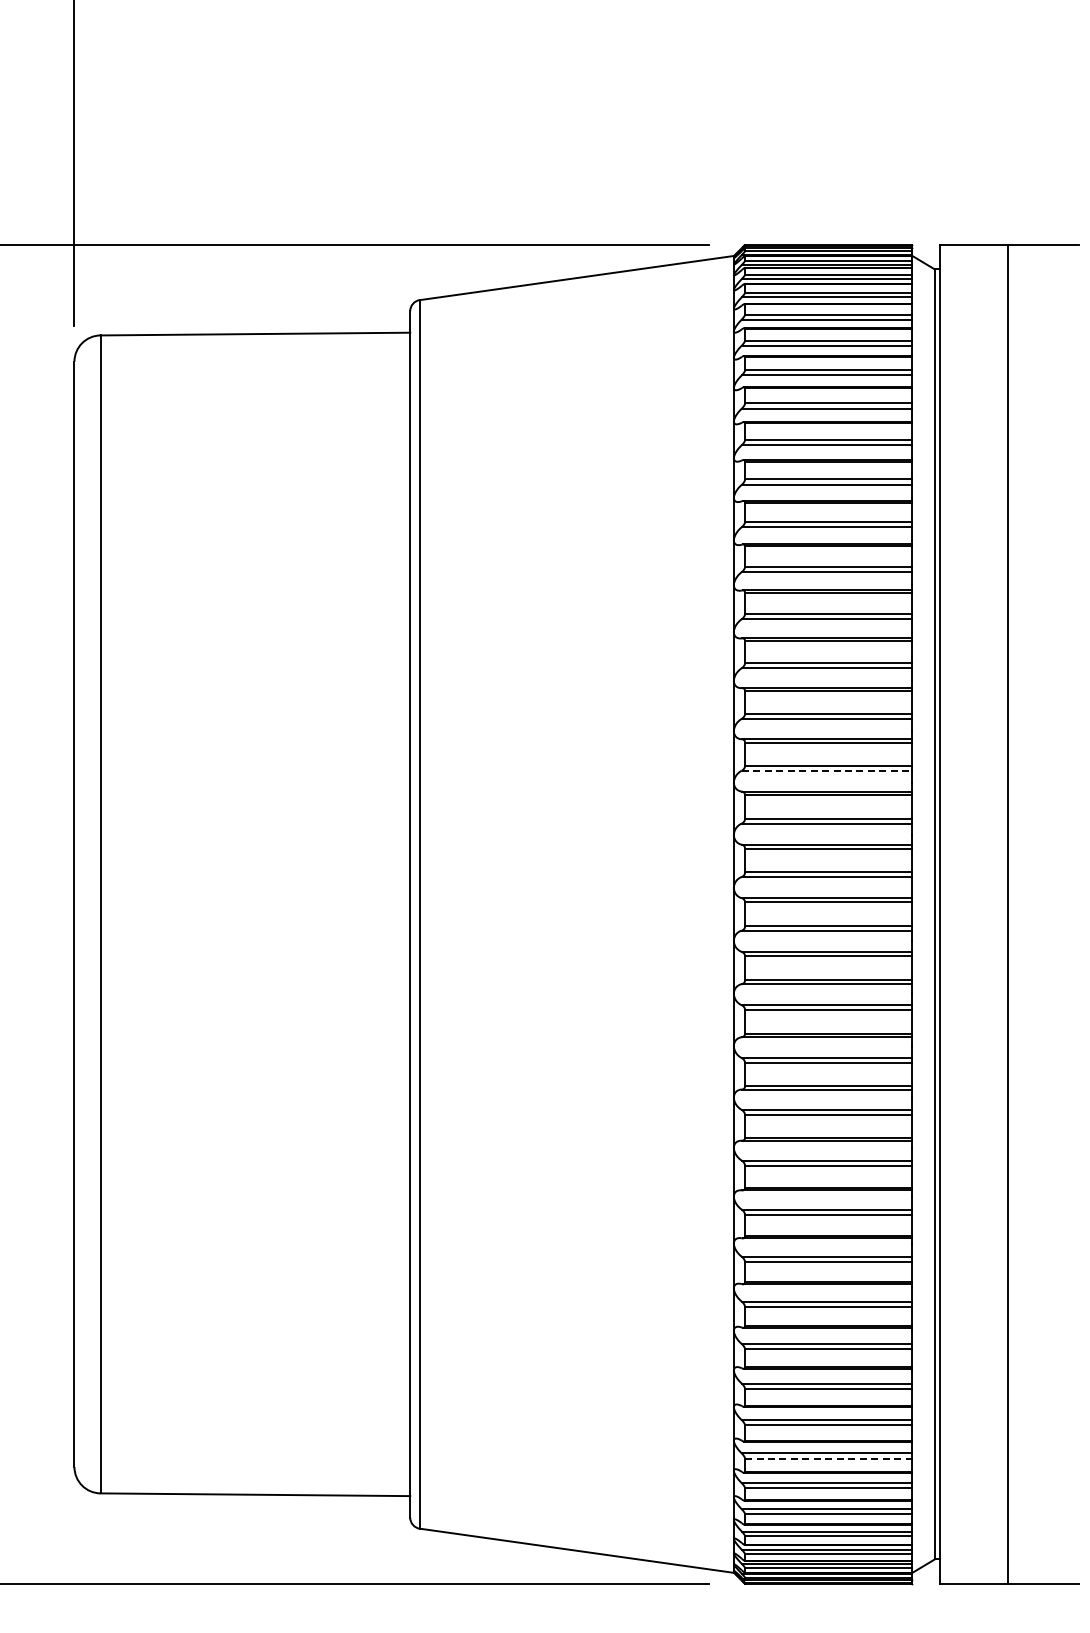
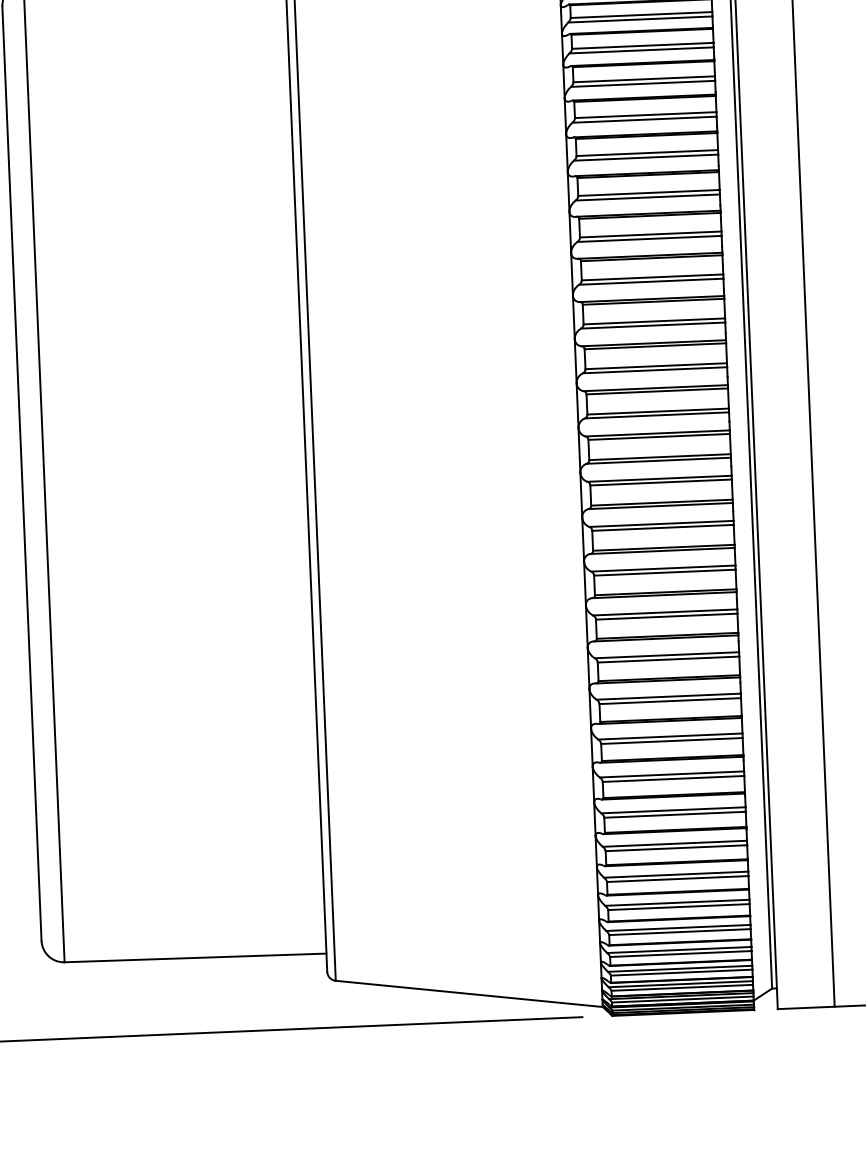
line: (827, 770) -> (653, 325), dashed -> solid
line: (828, 1458) -> (678, 906), dashed -> solid

